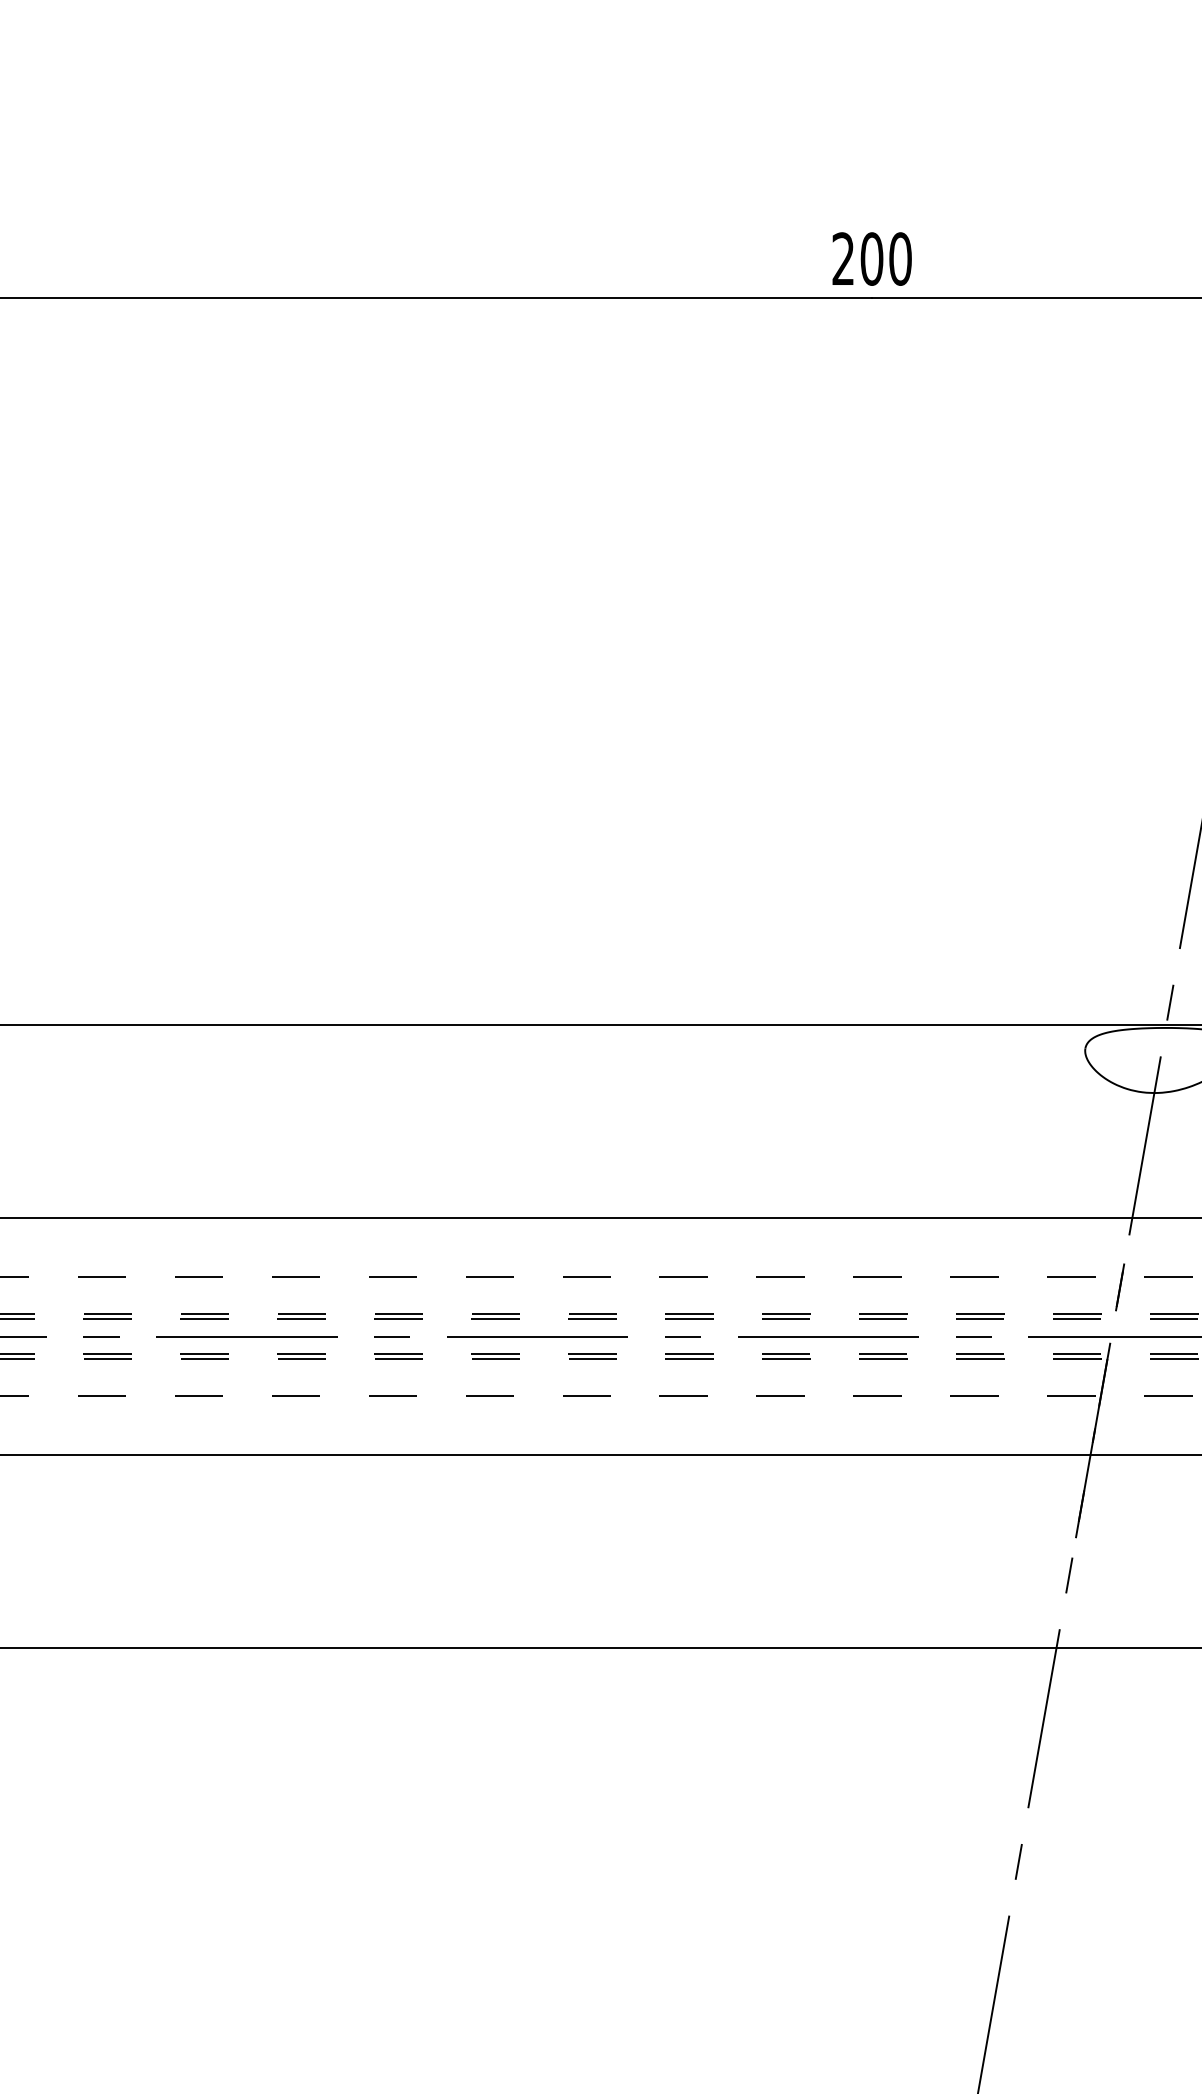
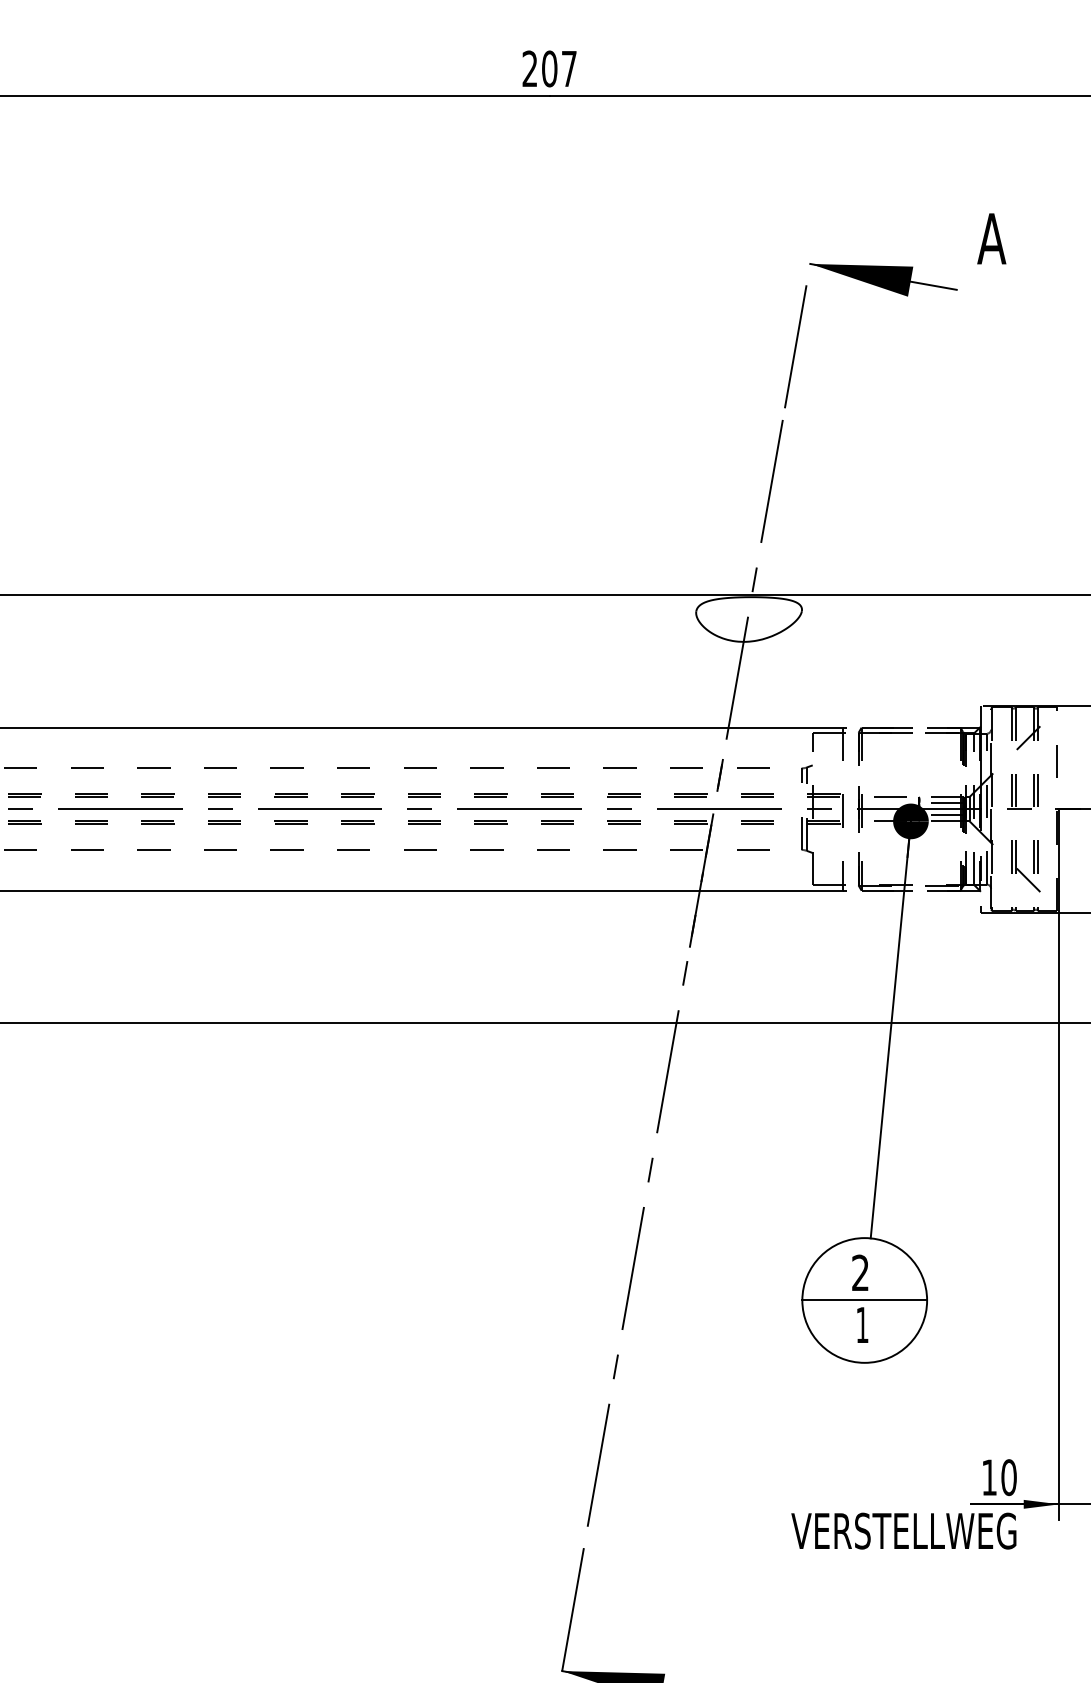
text: (900, 258) -> (569, 68), 200 -> 207

